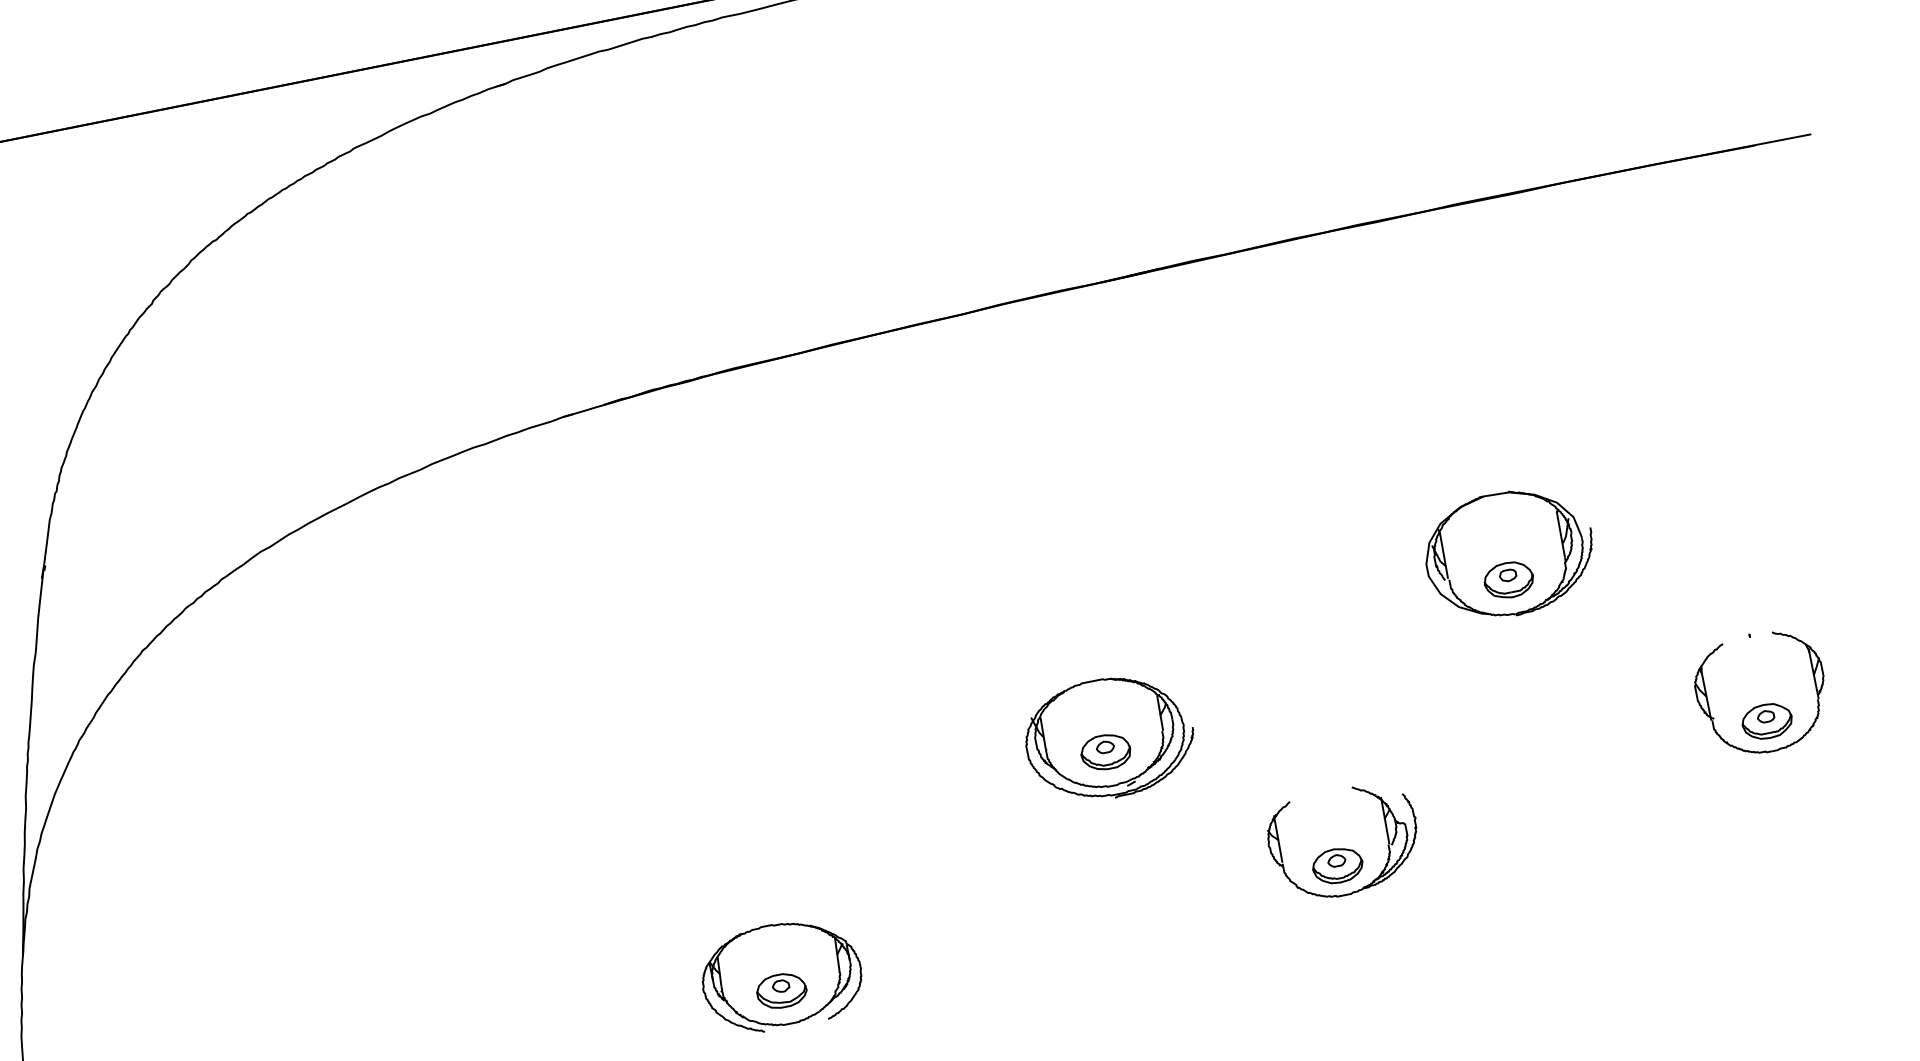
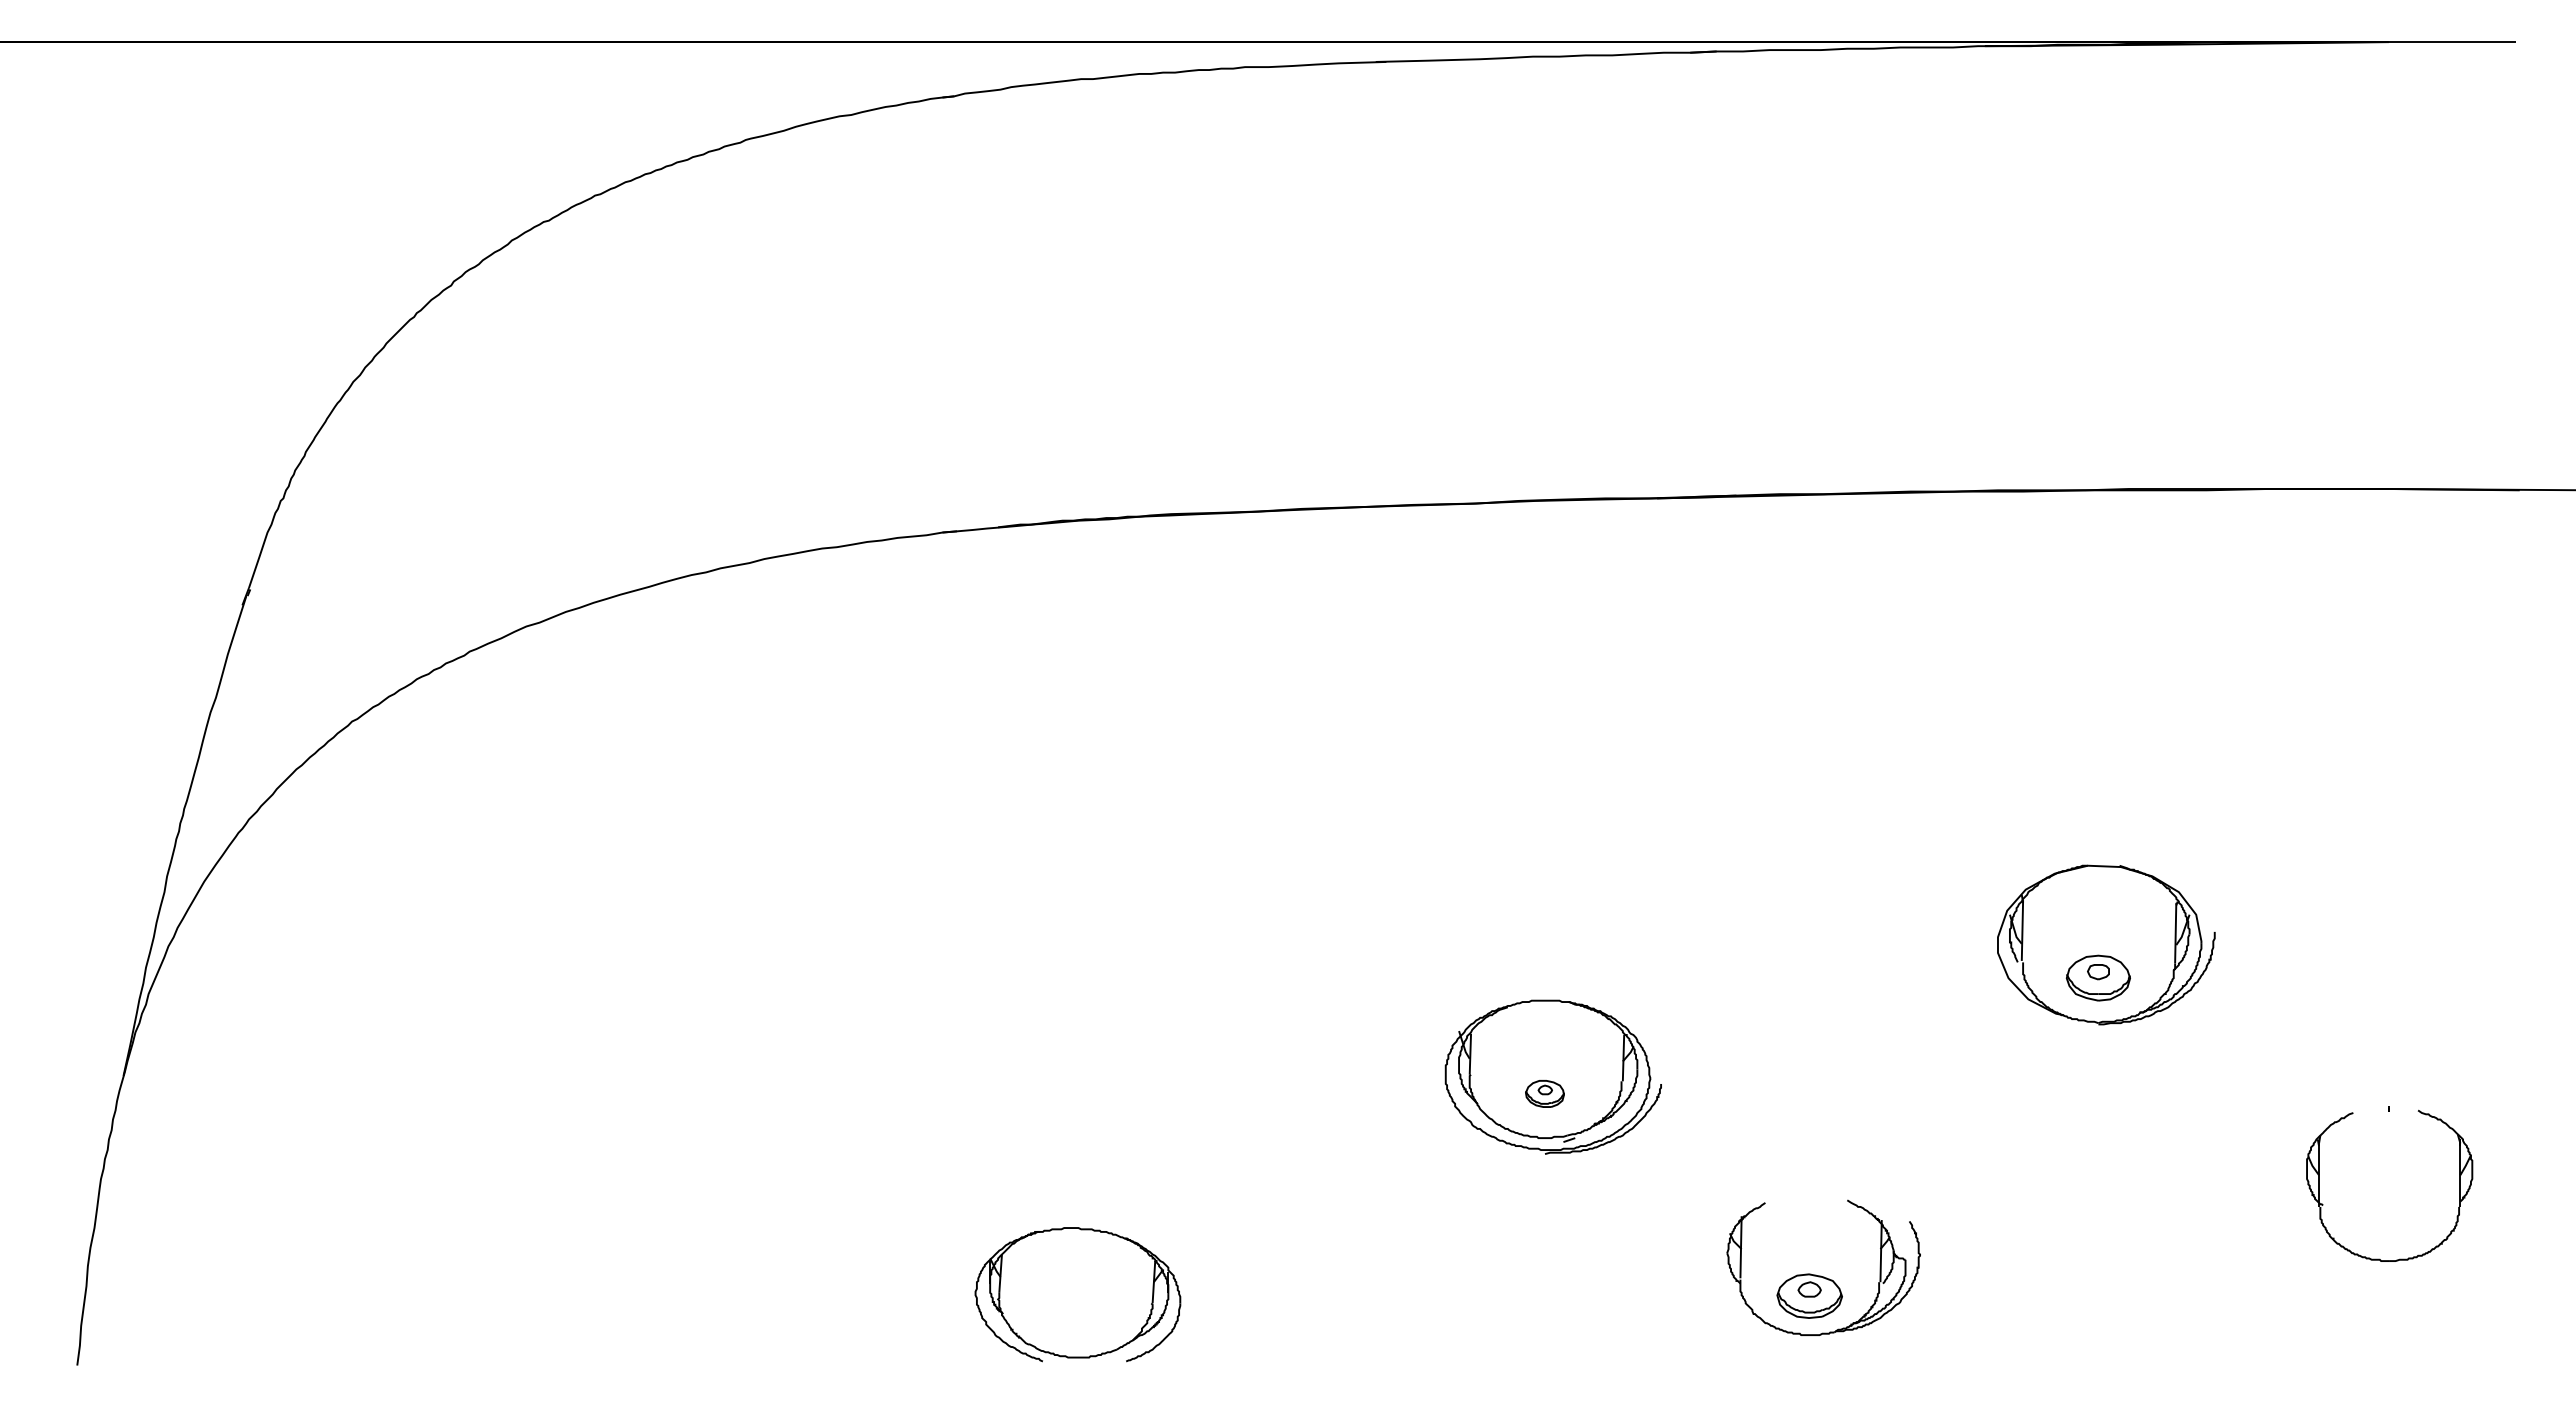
part: (1767, 721) -> (2389, 1221), removed
part: (1105, 752) -> (1544, 1093), size x0.6
part: (781, 990) -> (1074, 1313), removed

